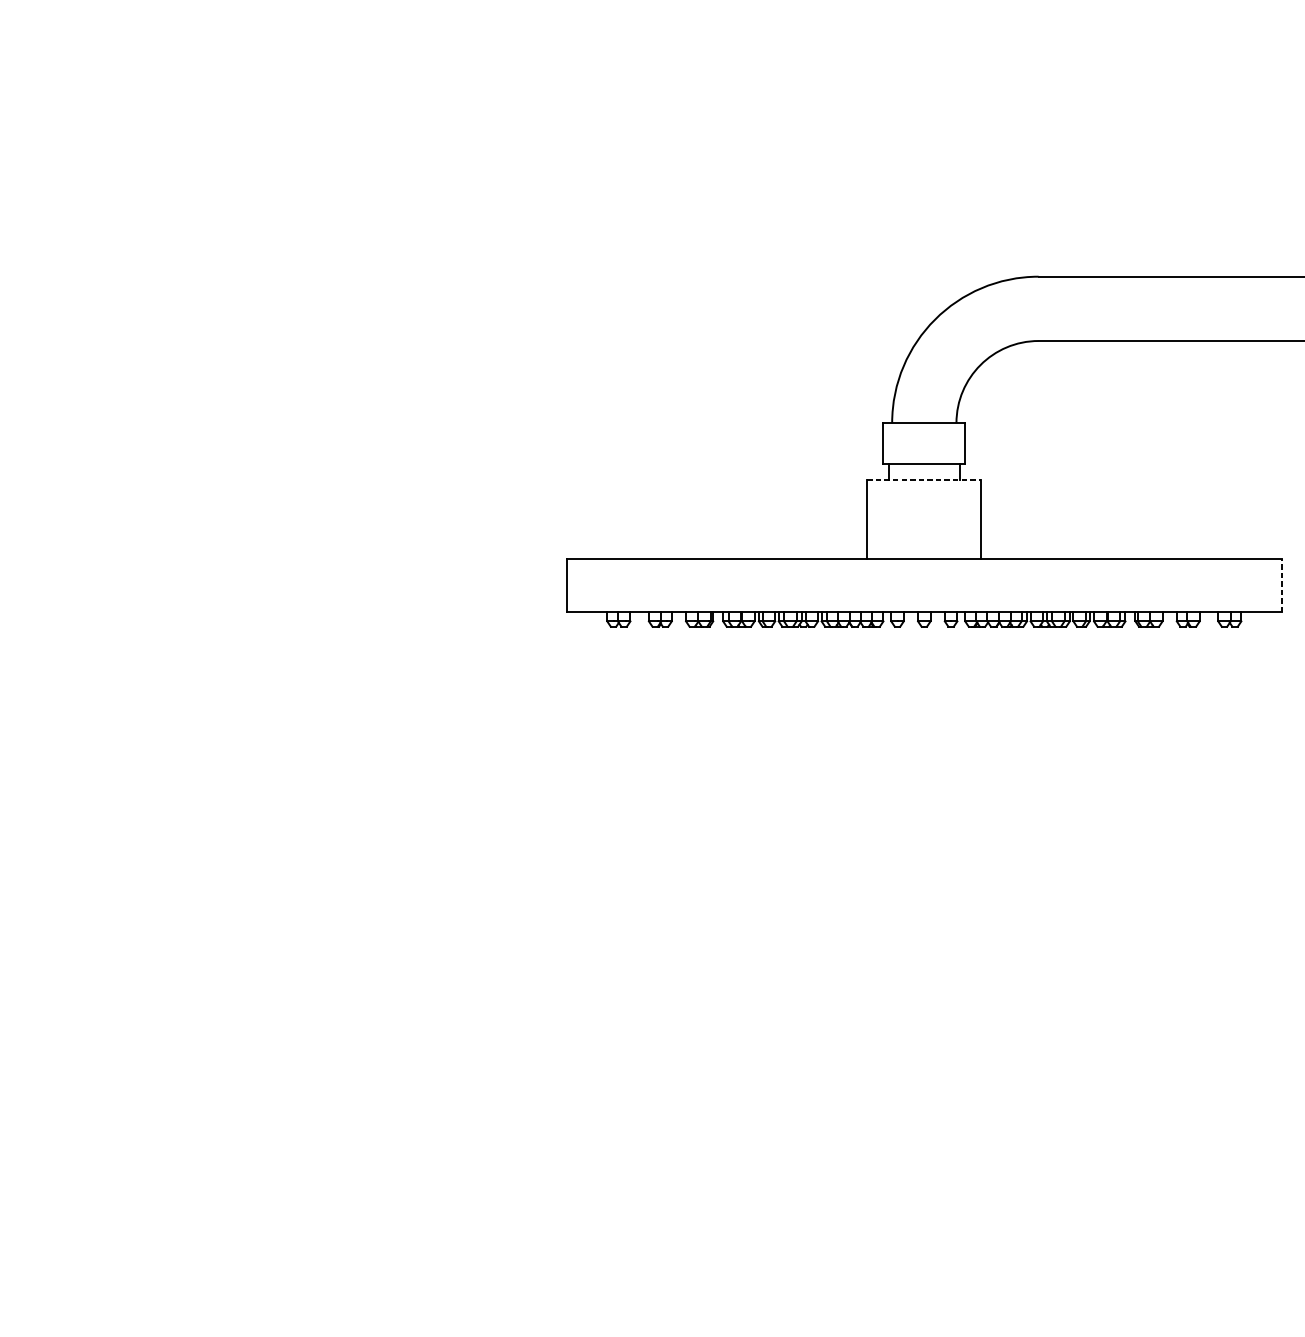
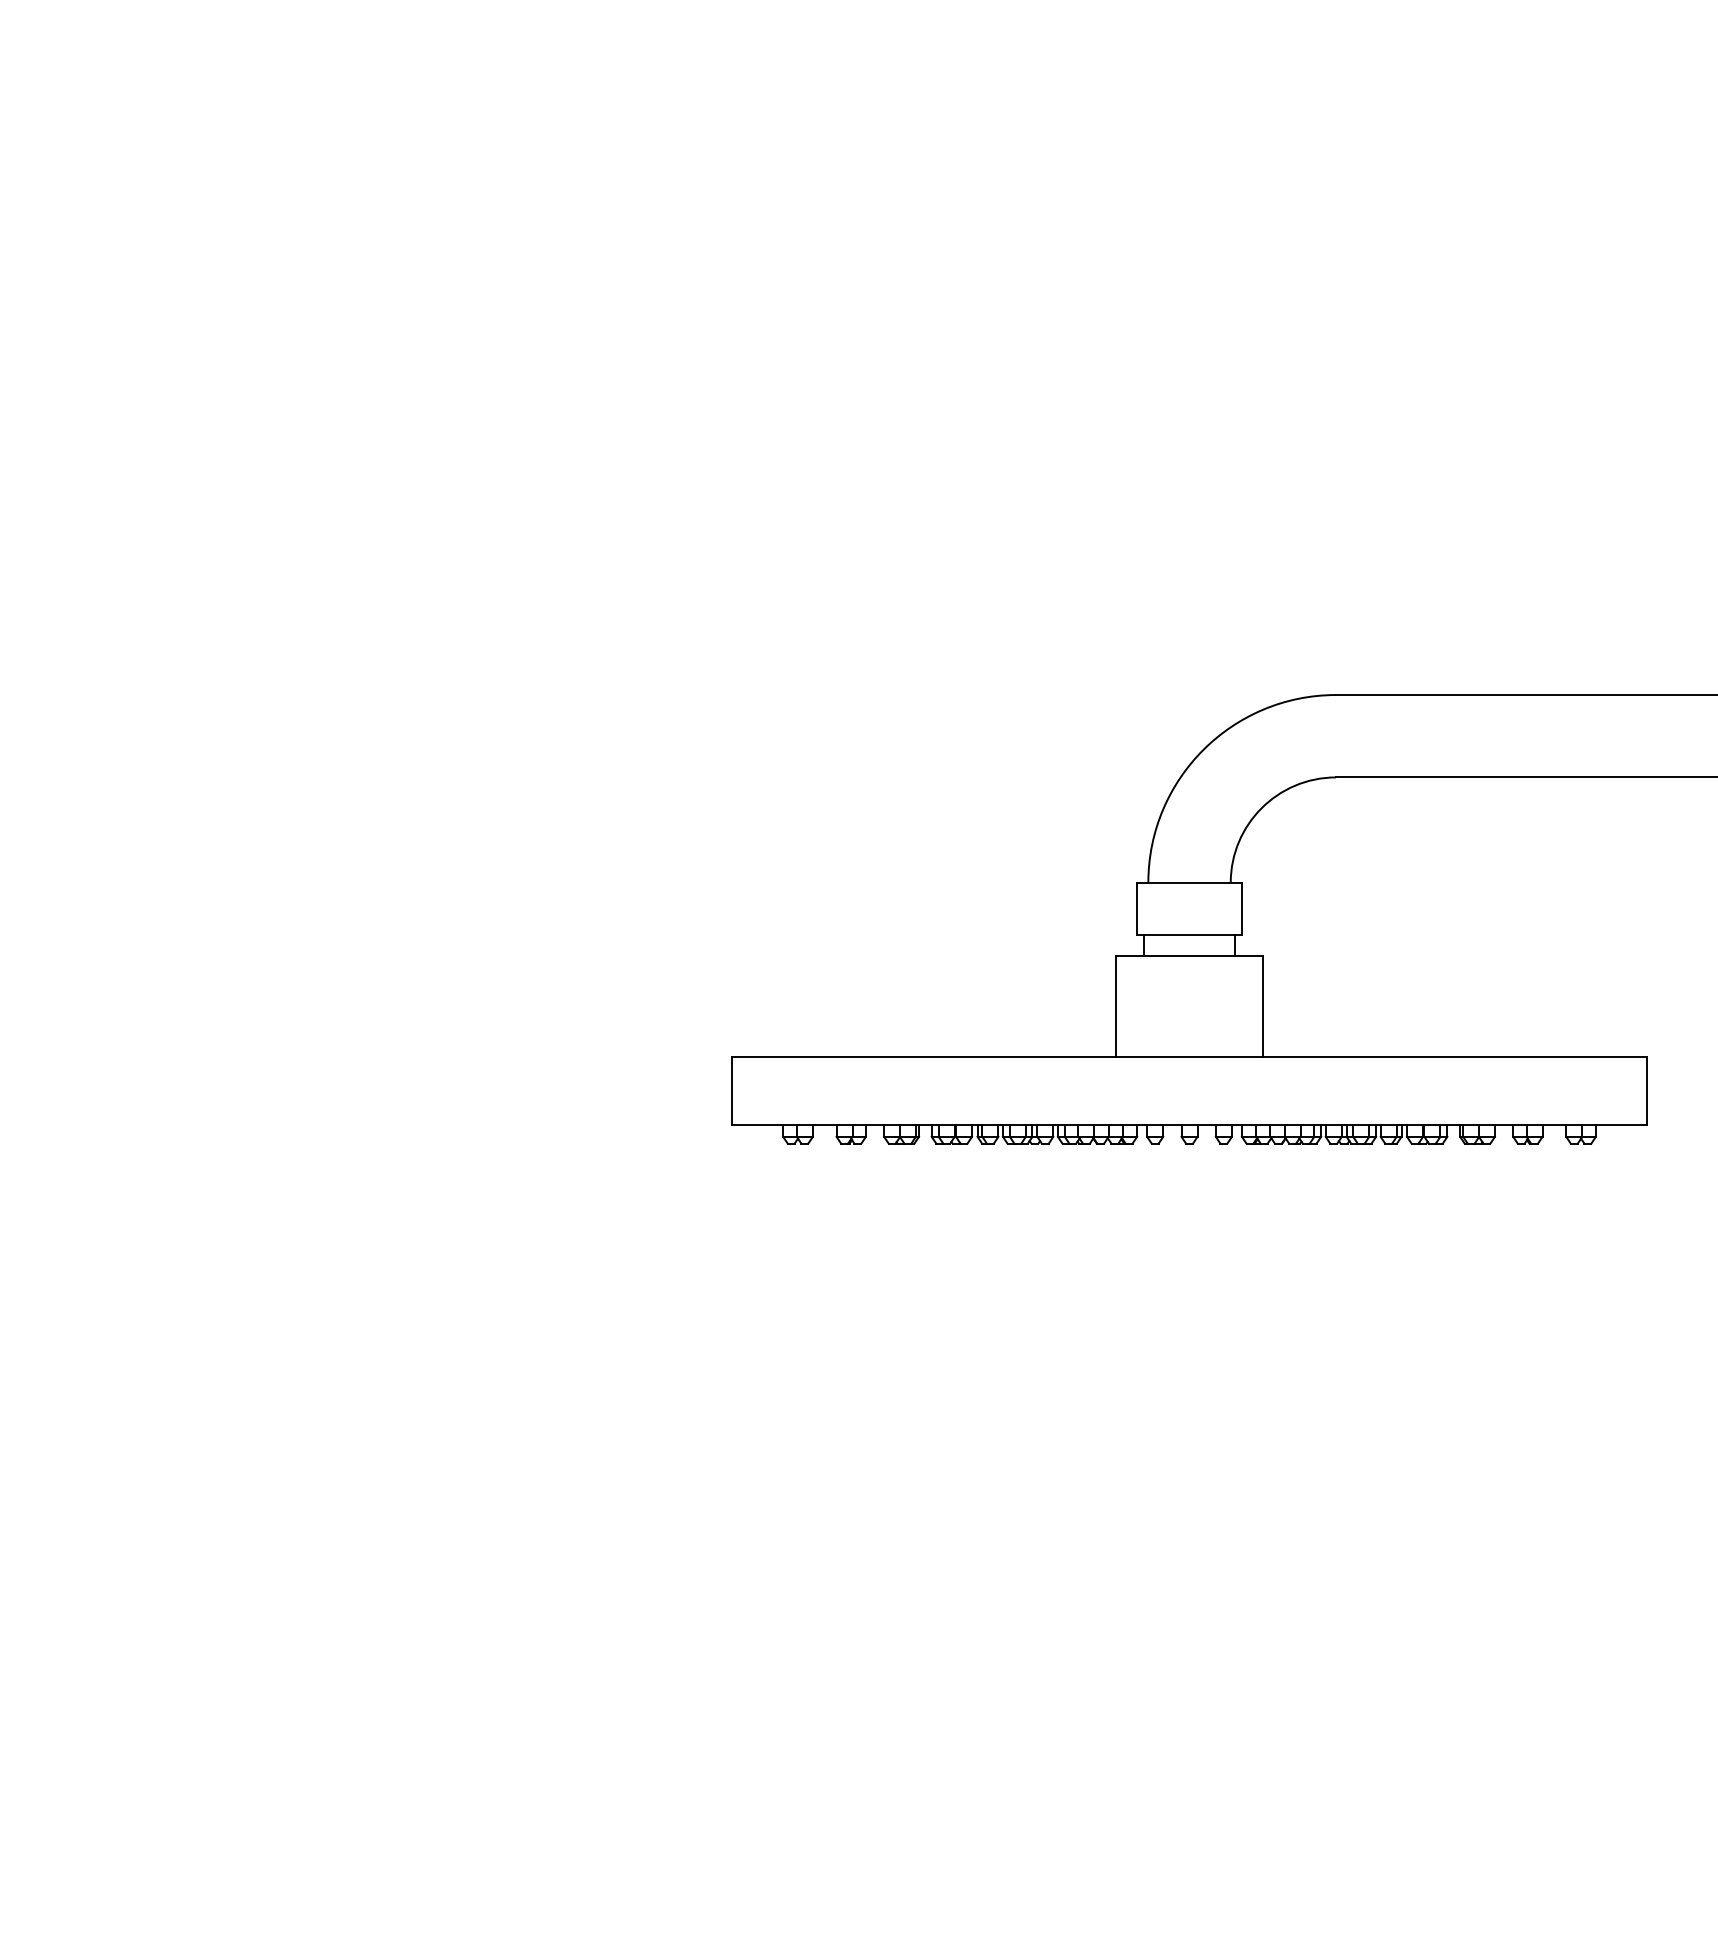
line: (925, 480) -> (1190, 956), dashed -> solid
line: (1281, 585) -> (1647, 1090), dashed -> solid

